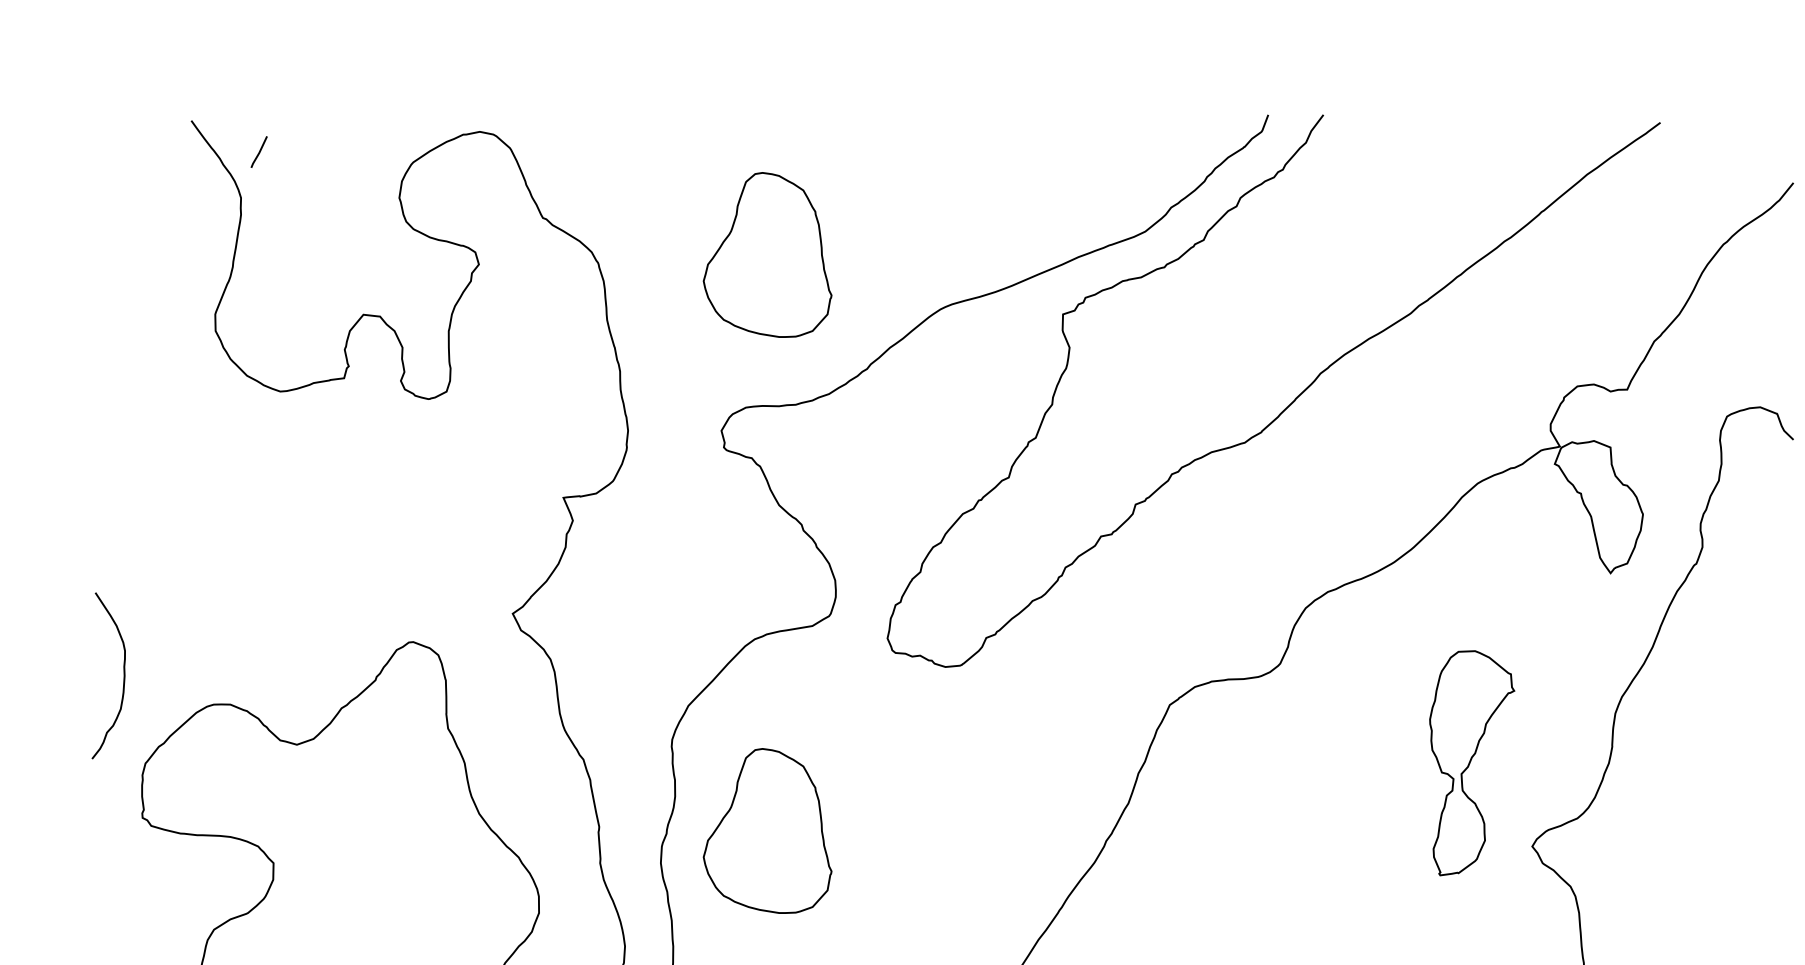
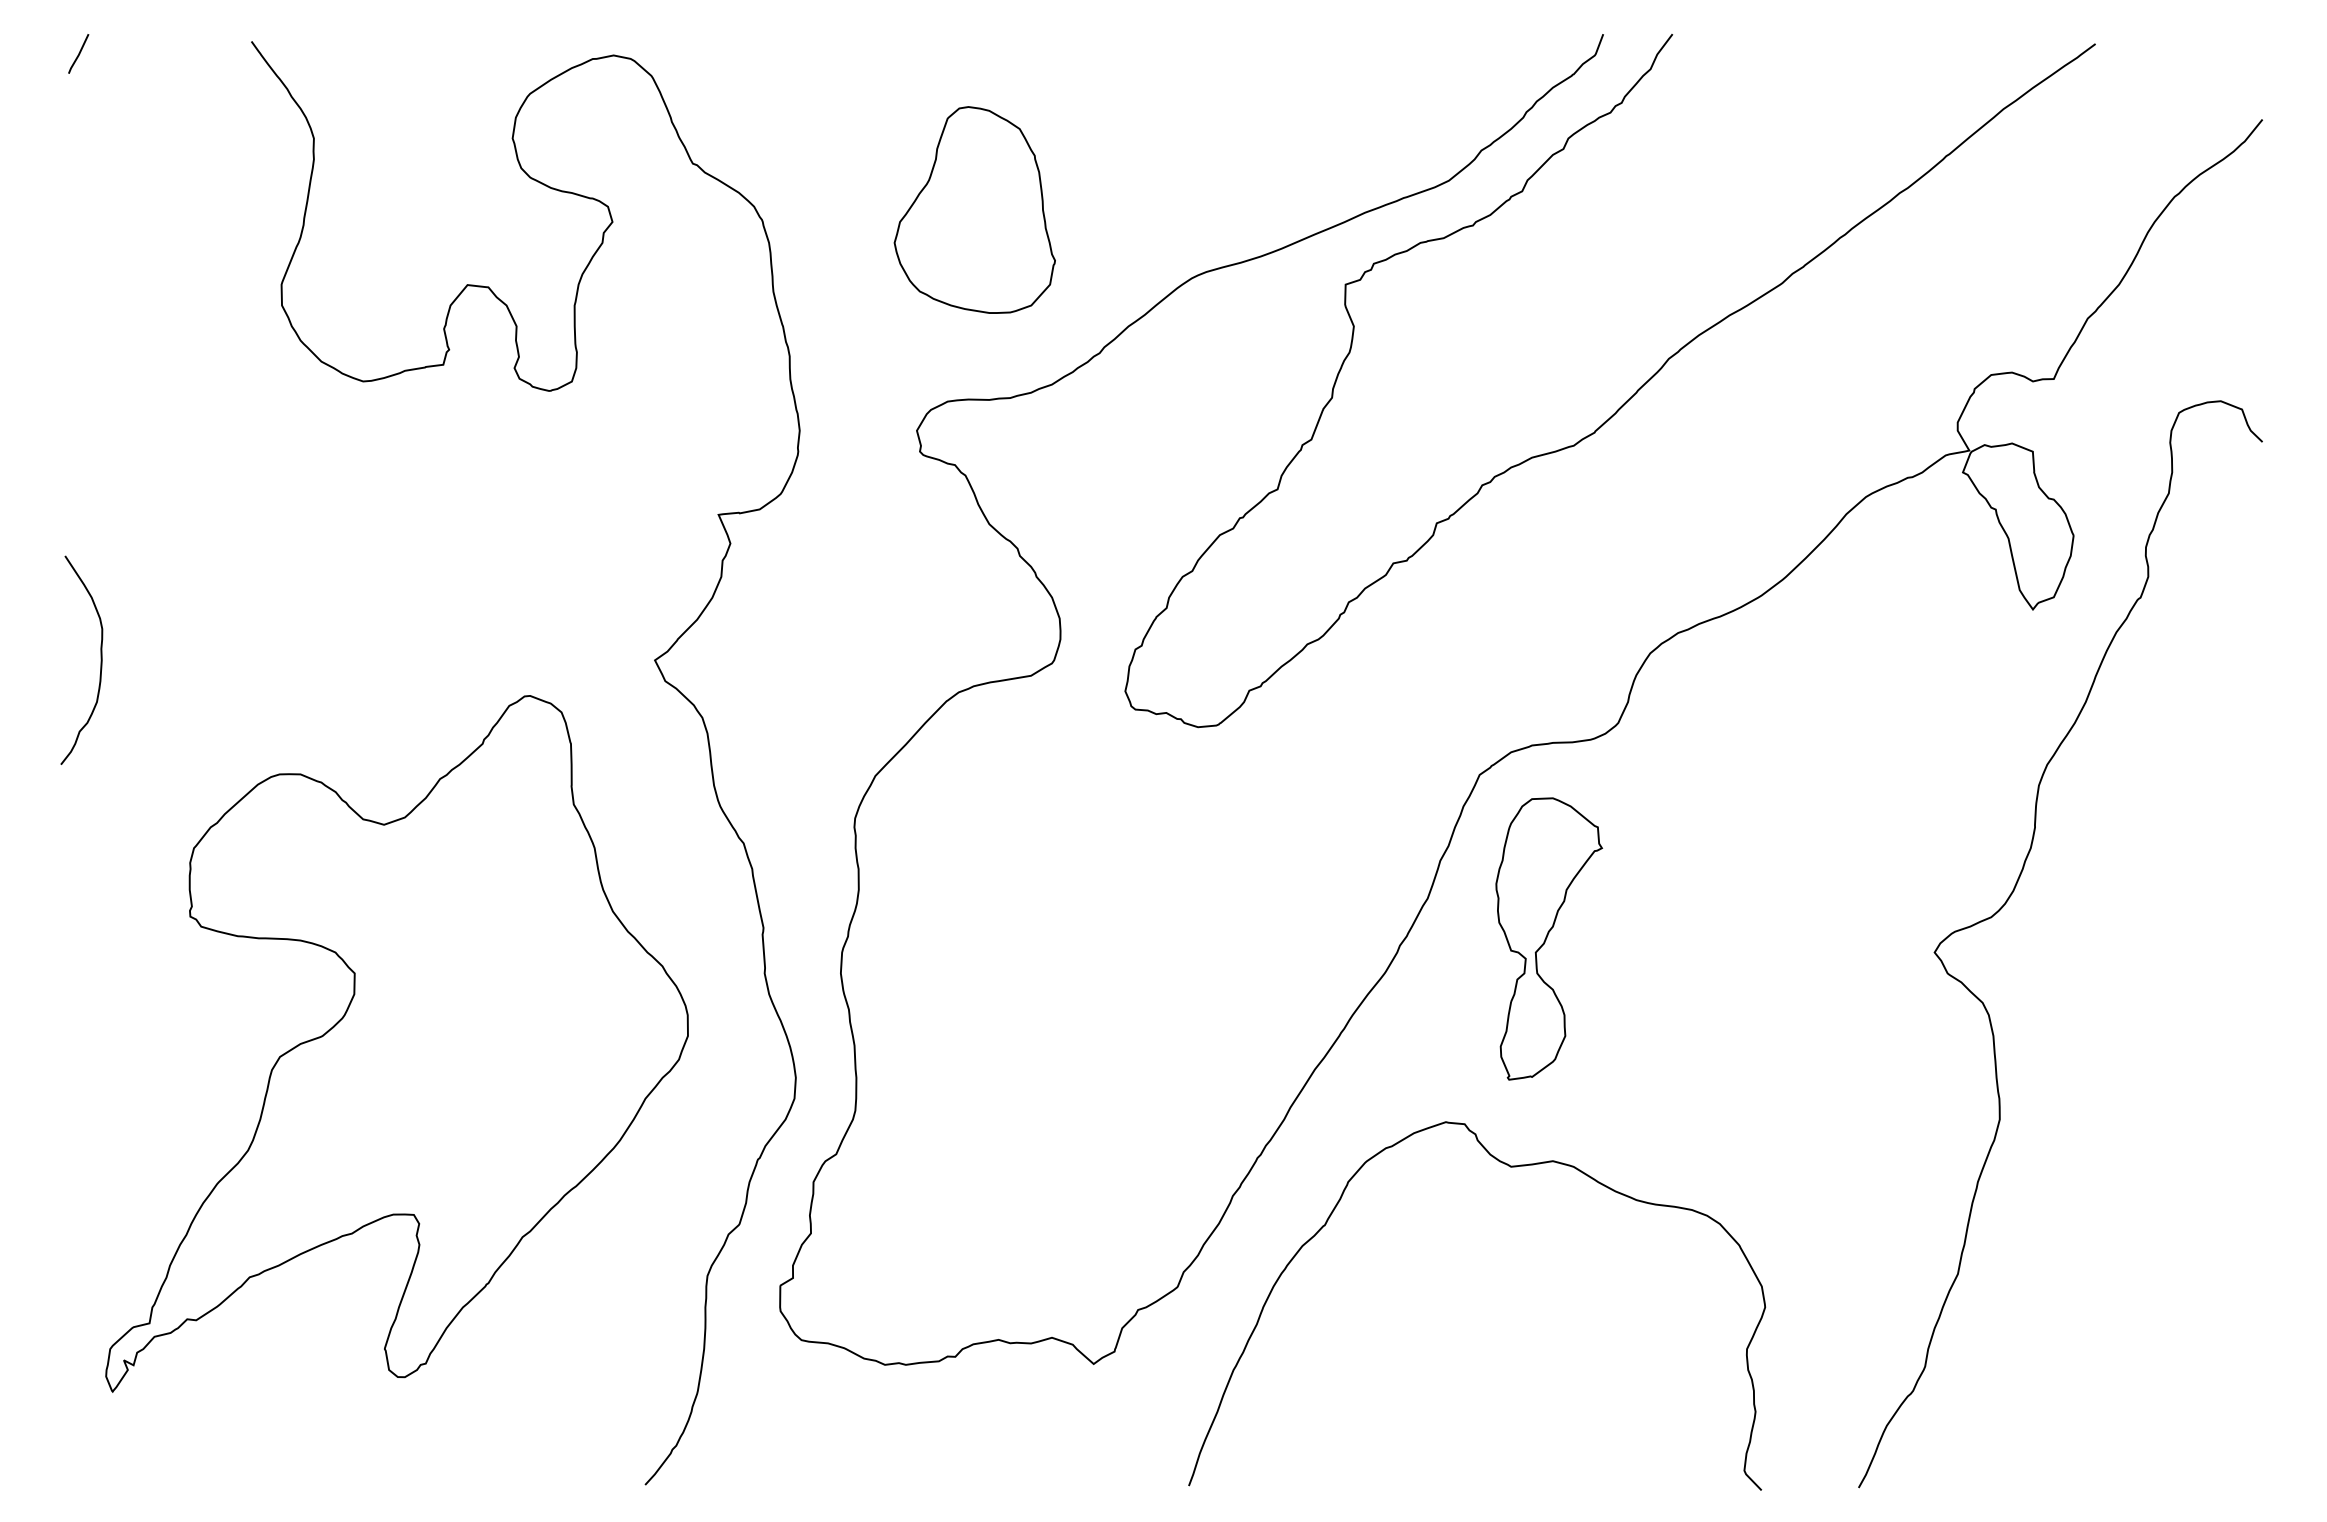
line: (259, 151) -> (78, 53), moved
curve: (123, 675) -> (100, 659), moved
part: (1472, 762) -> (1549, 938), moved
part: (767, 830) -> (974, 932), removed

